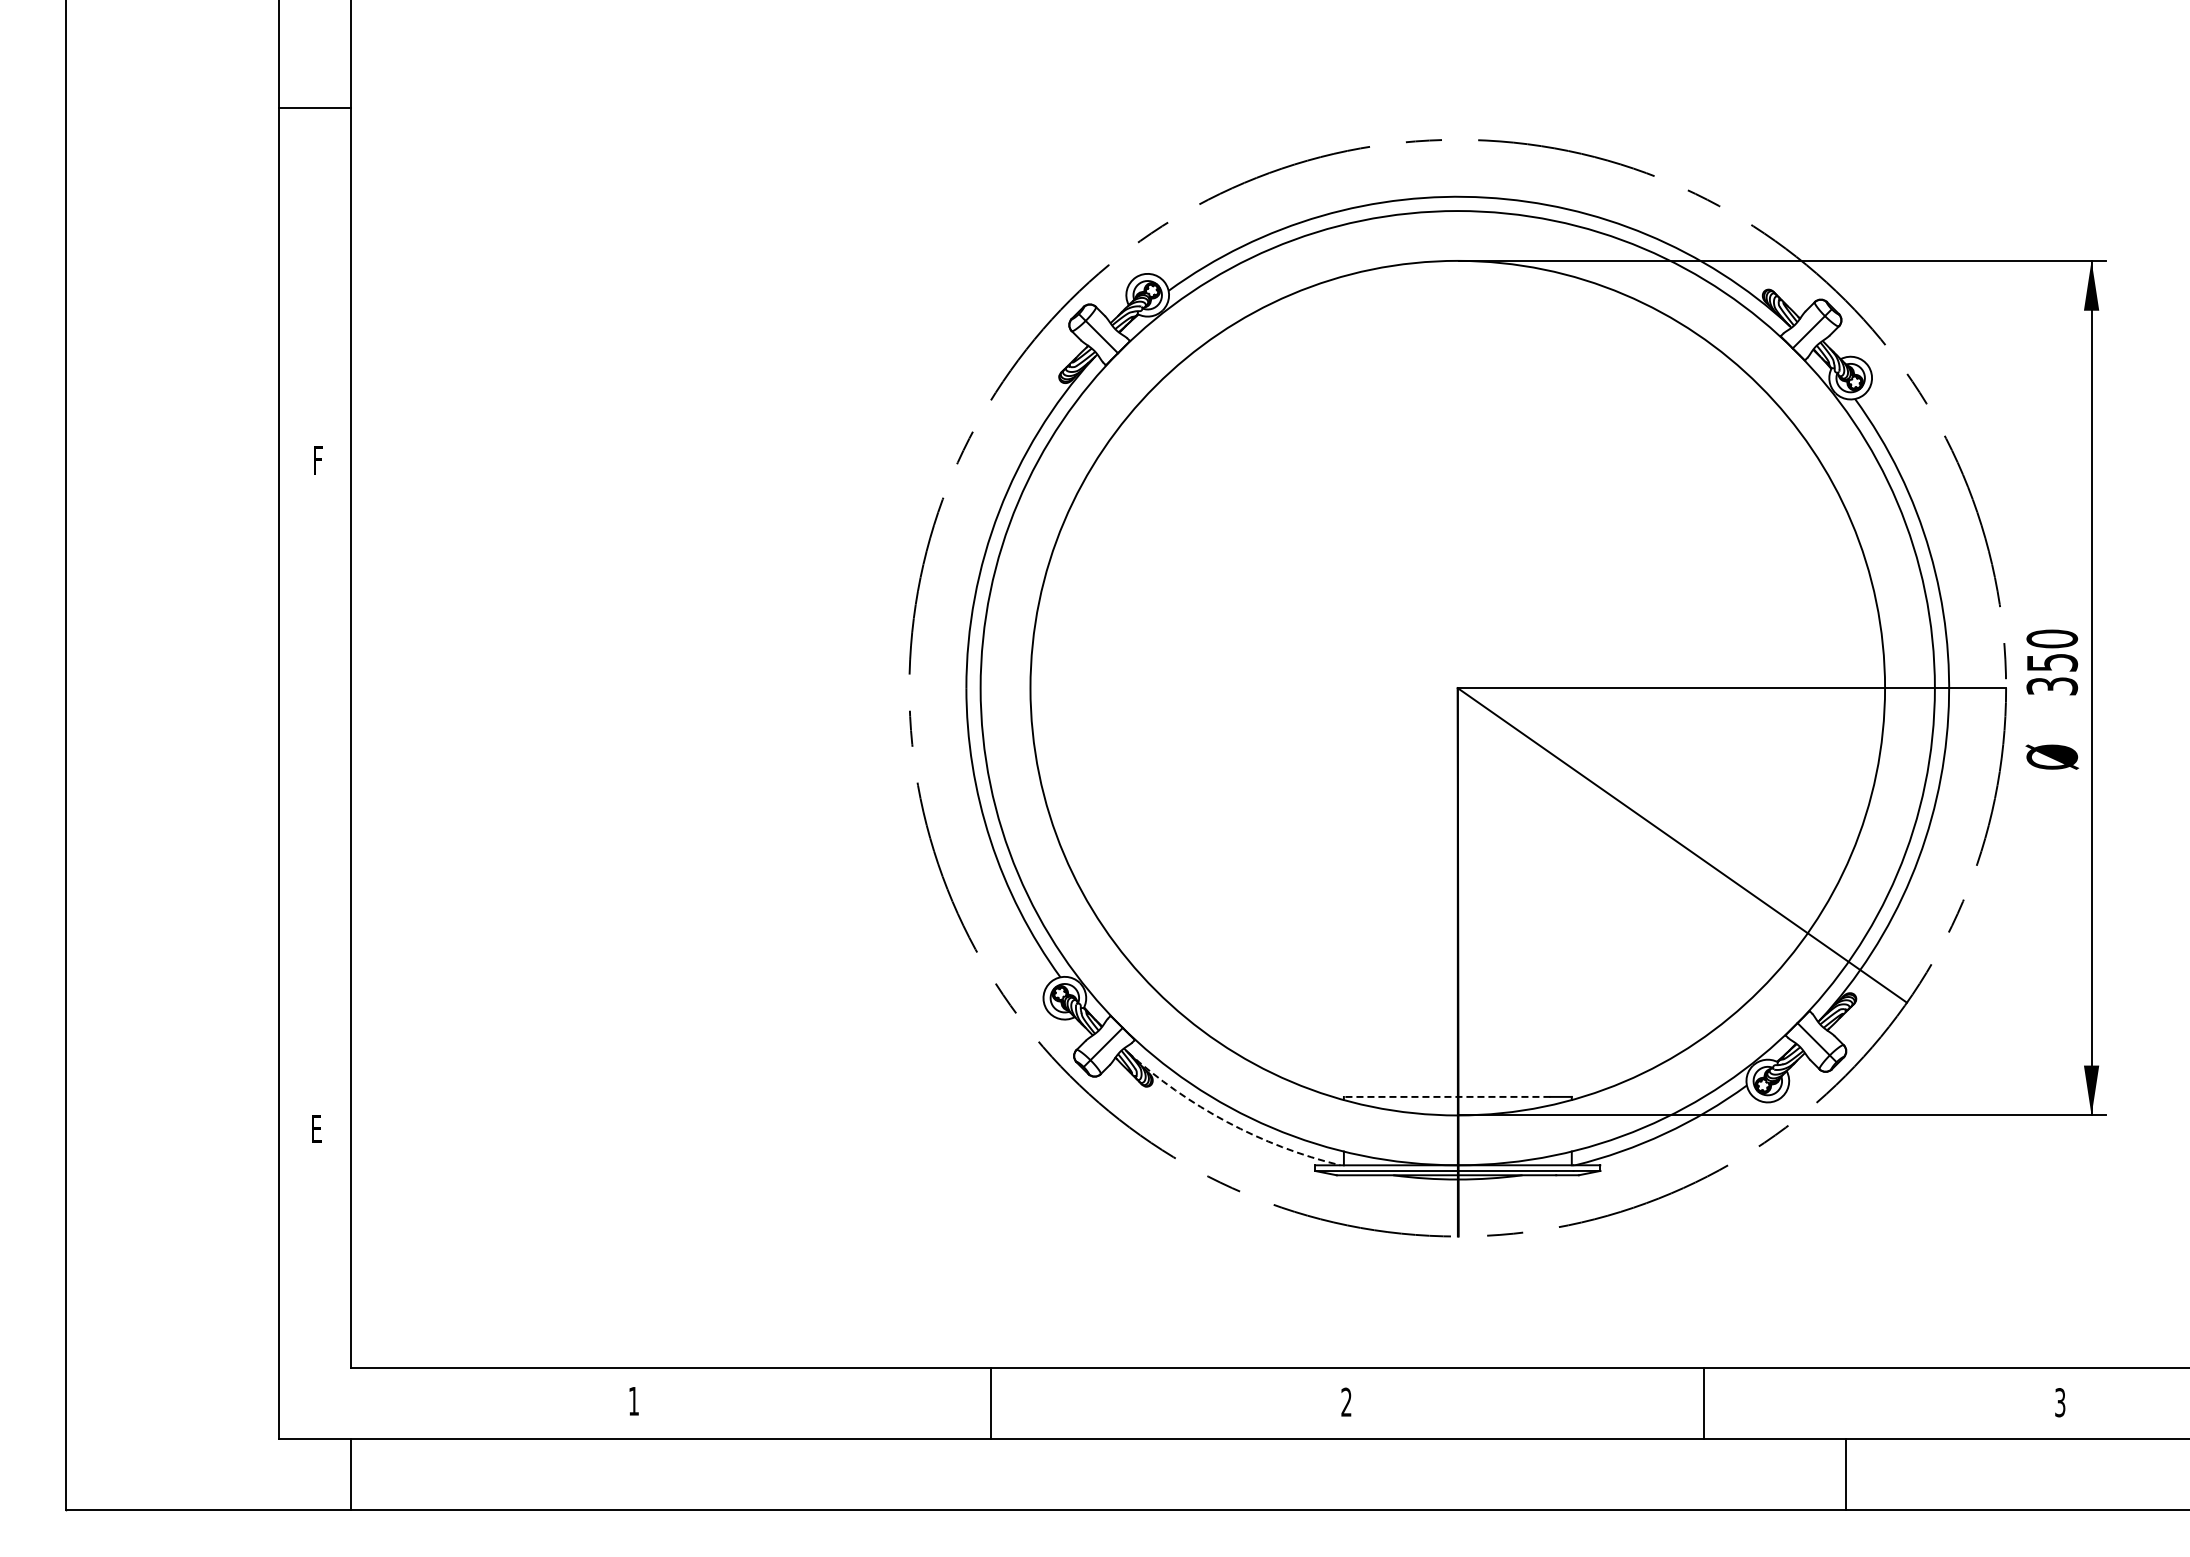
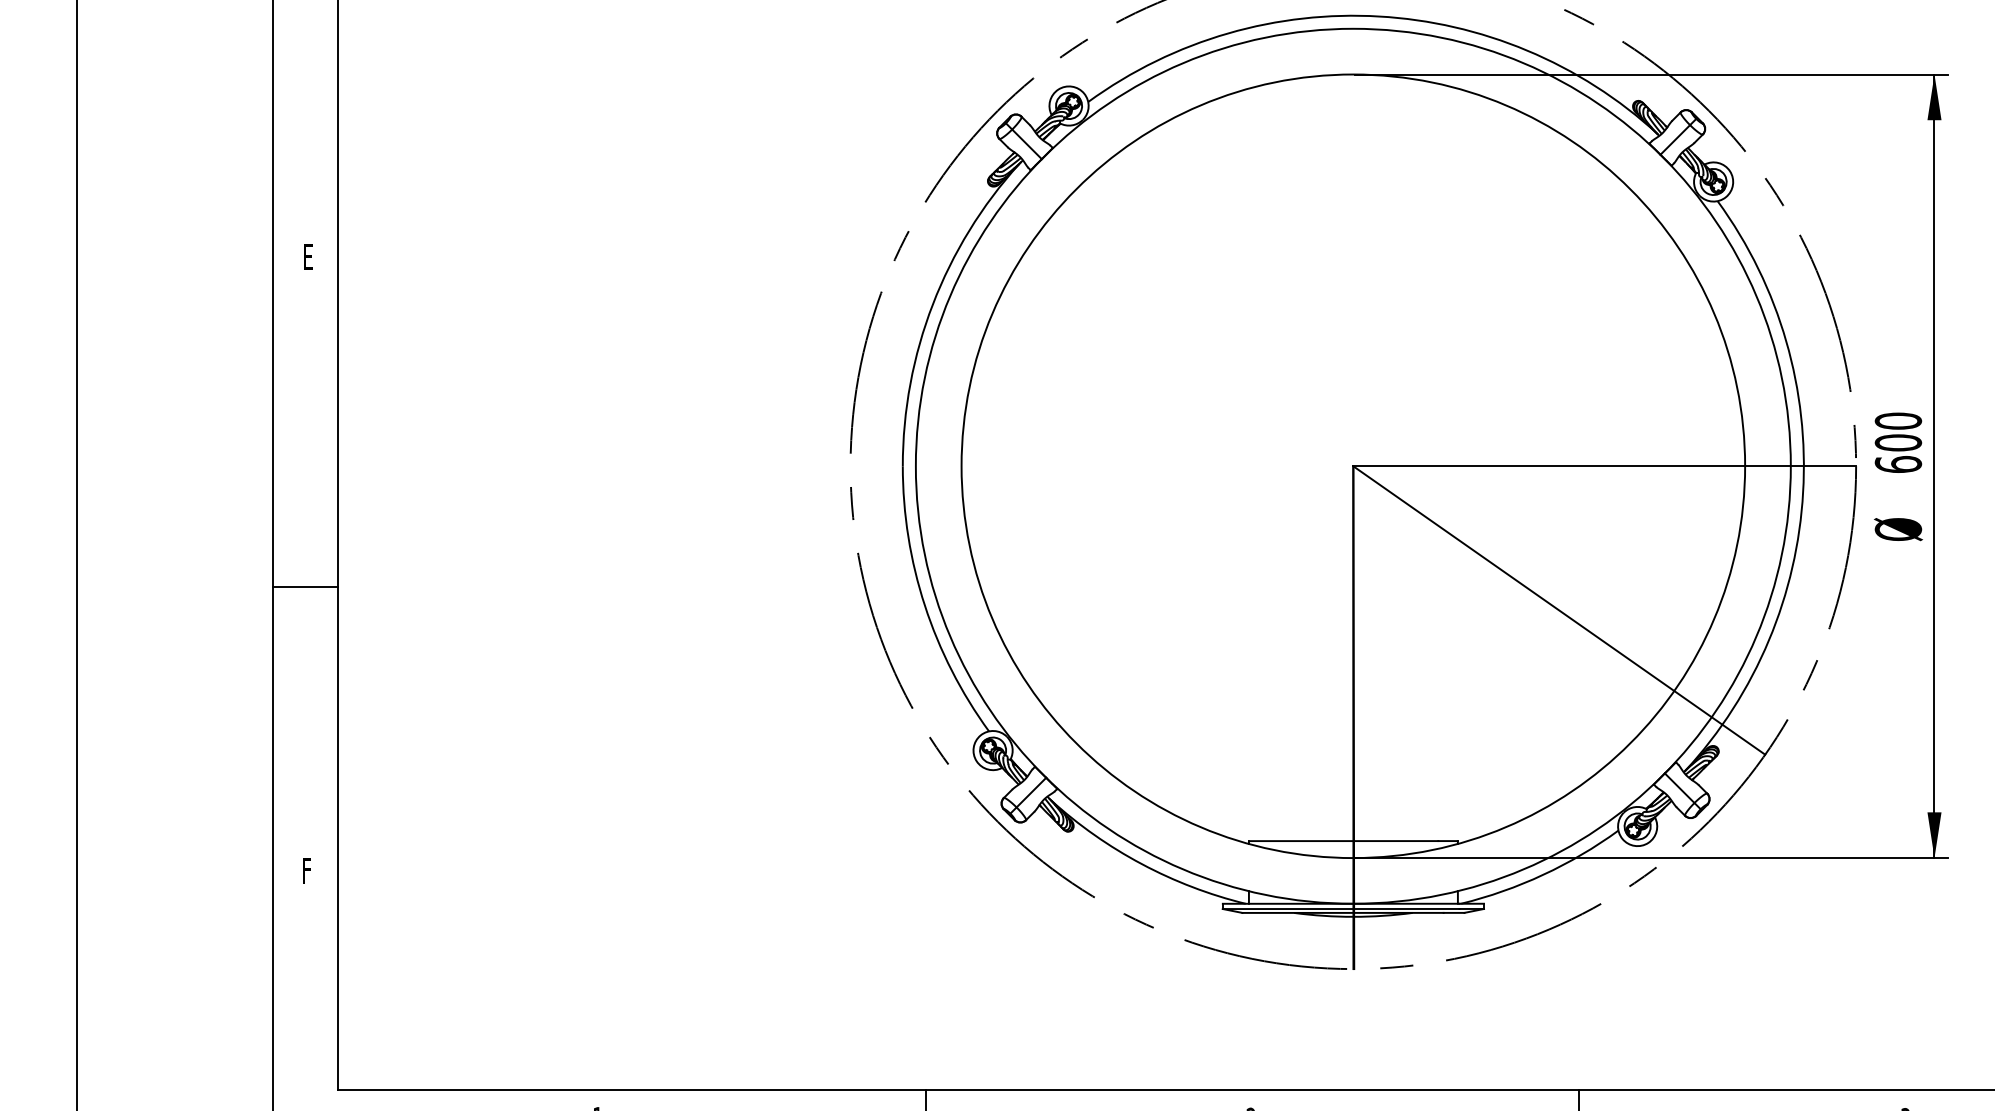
text: (317, 460) -> (307, 257), F -> E
text: (2052, 674) -> (1898, 453), 350 -> 600
line: (314, 819) -> (305, 586), added
line: (1446, 1096) -> (1343, 840), dashed -> solid
arc: (1227, 1122) -> (1142, 864), dashed -> solid
text: (317, 1141) -> (307, 881), E -> F

